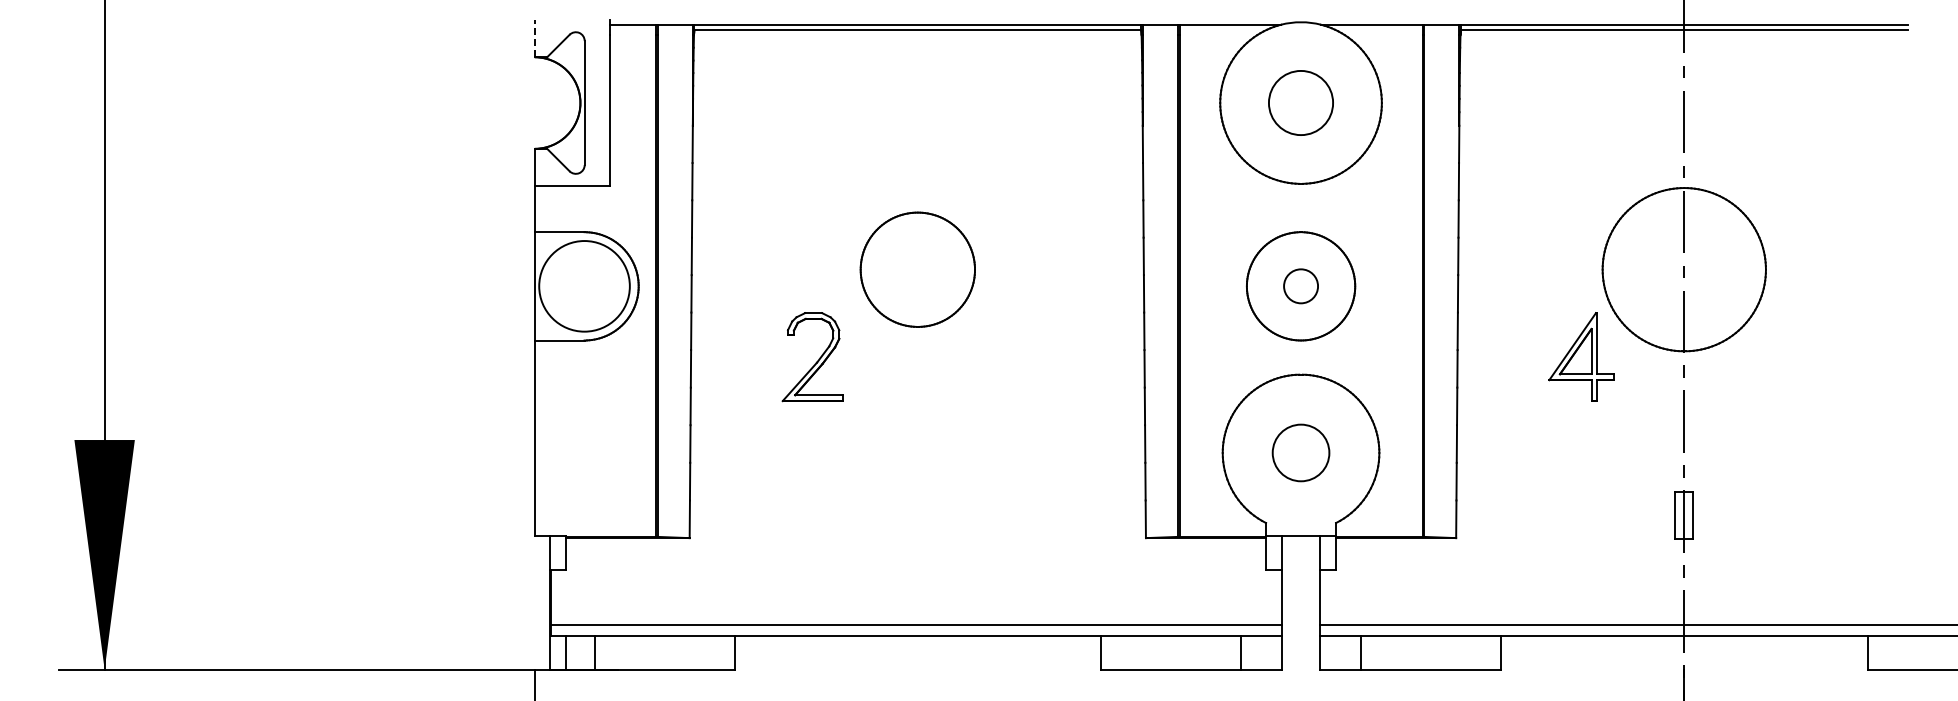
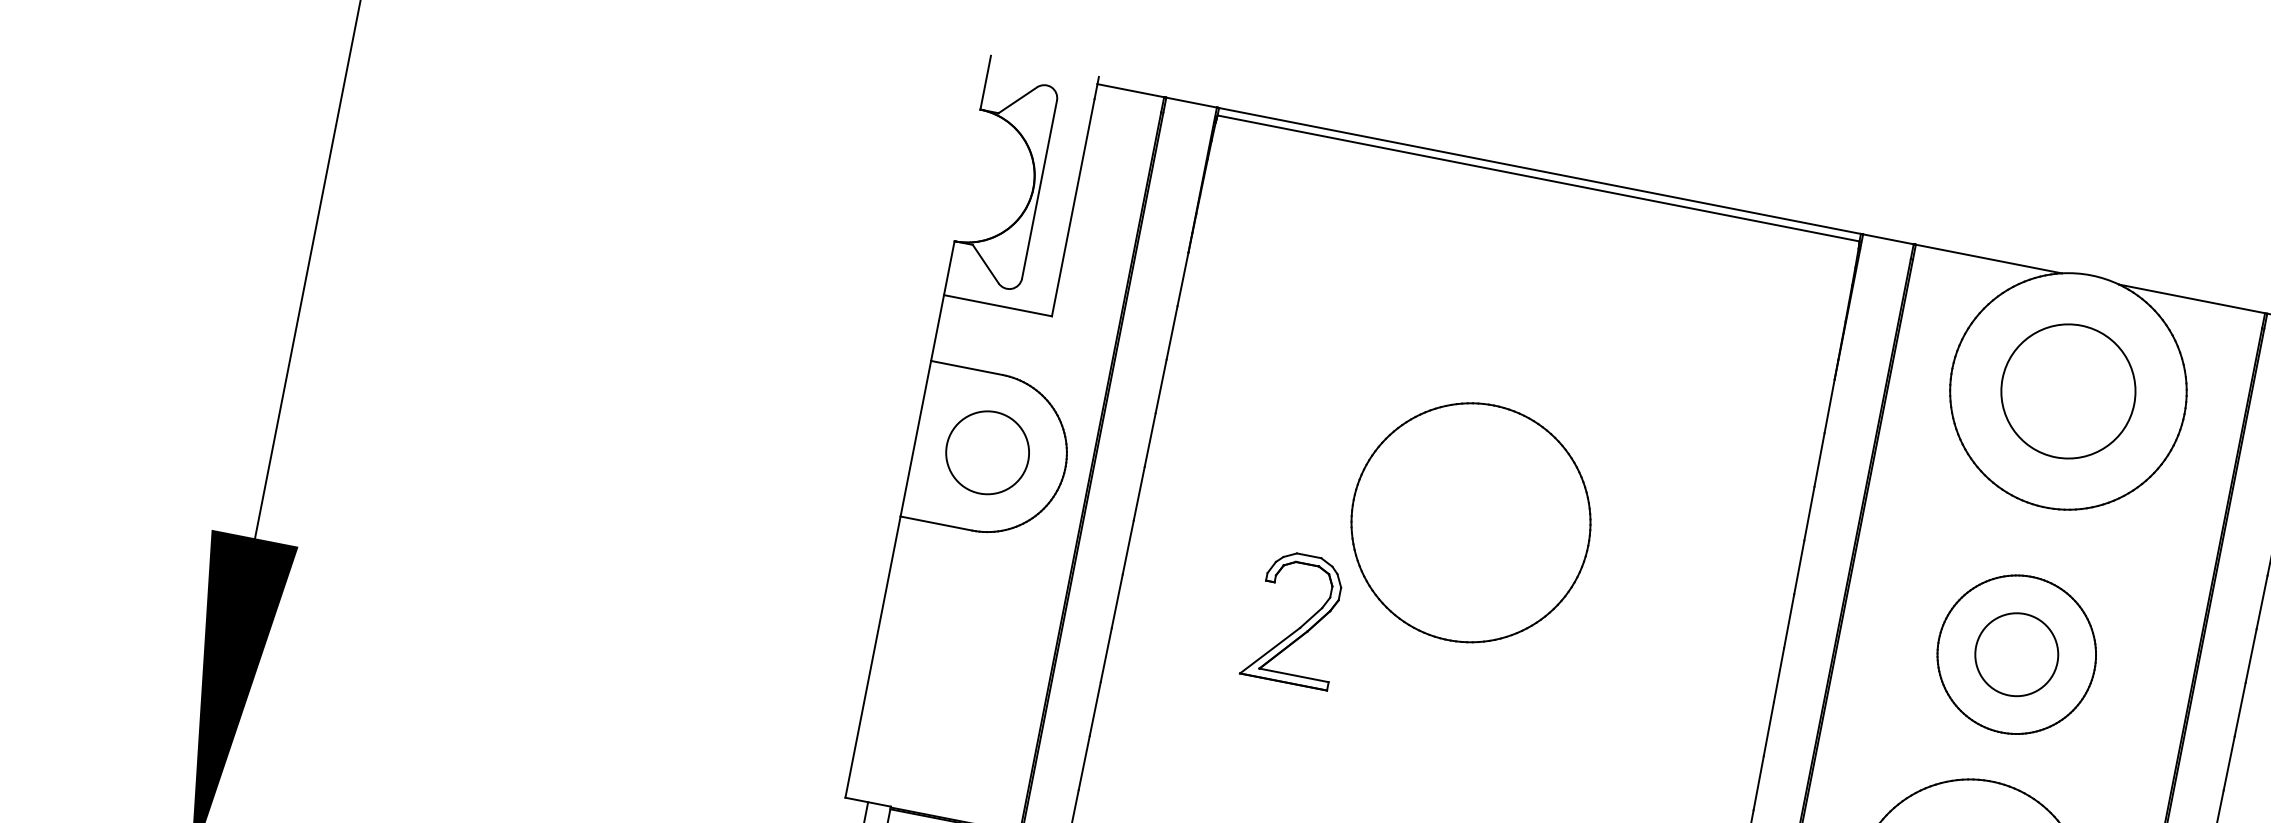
line: (534, 38) -> (985, 82), dashed -> solid
circle: (1300, 102) -> (2067, 390), size x1.43
part: (917, 269) -> (1470, 522), size x1.43
circle: (584, 286) -> (987, 453), size x0.62
circle: (1300, 286) -> (2015, 654), size x1.67

